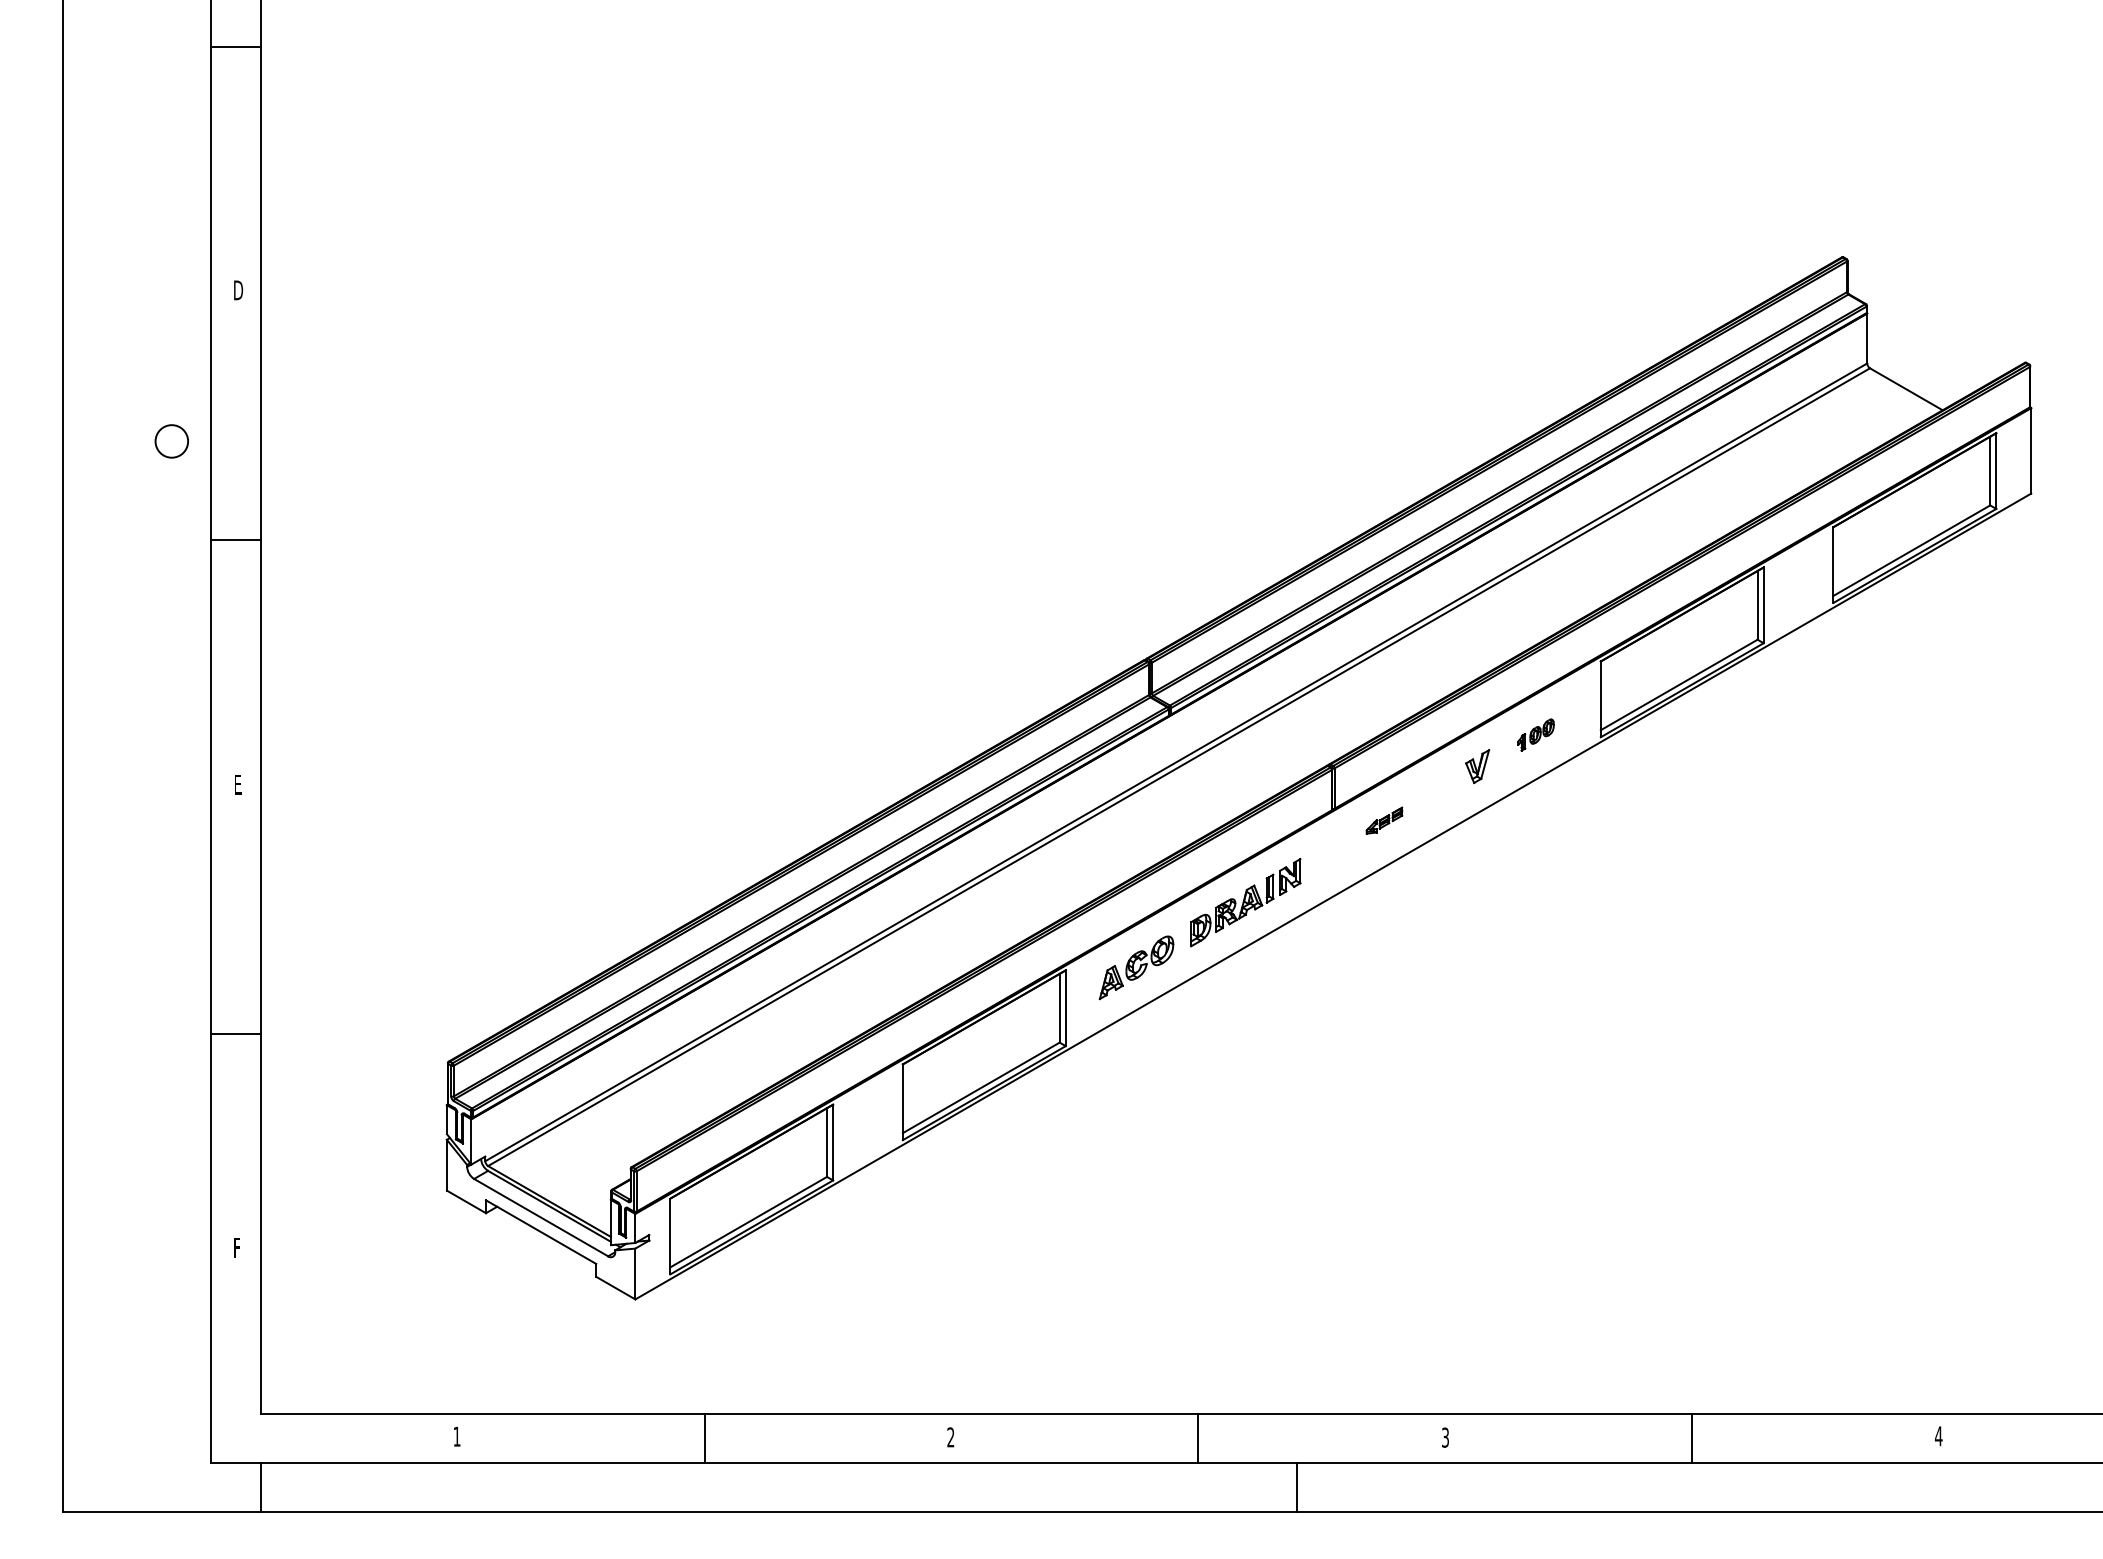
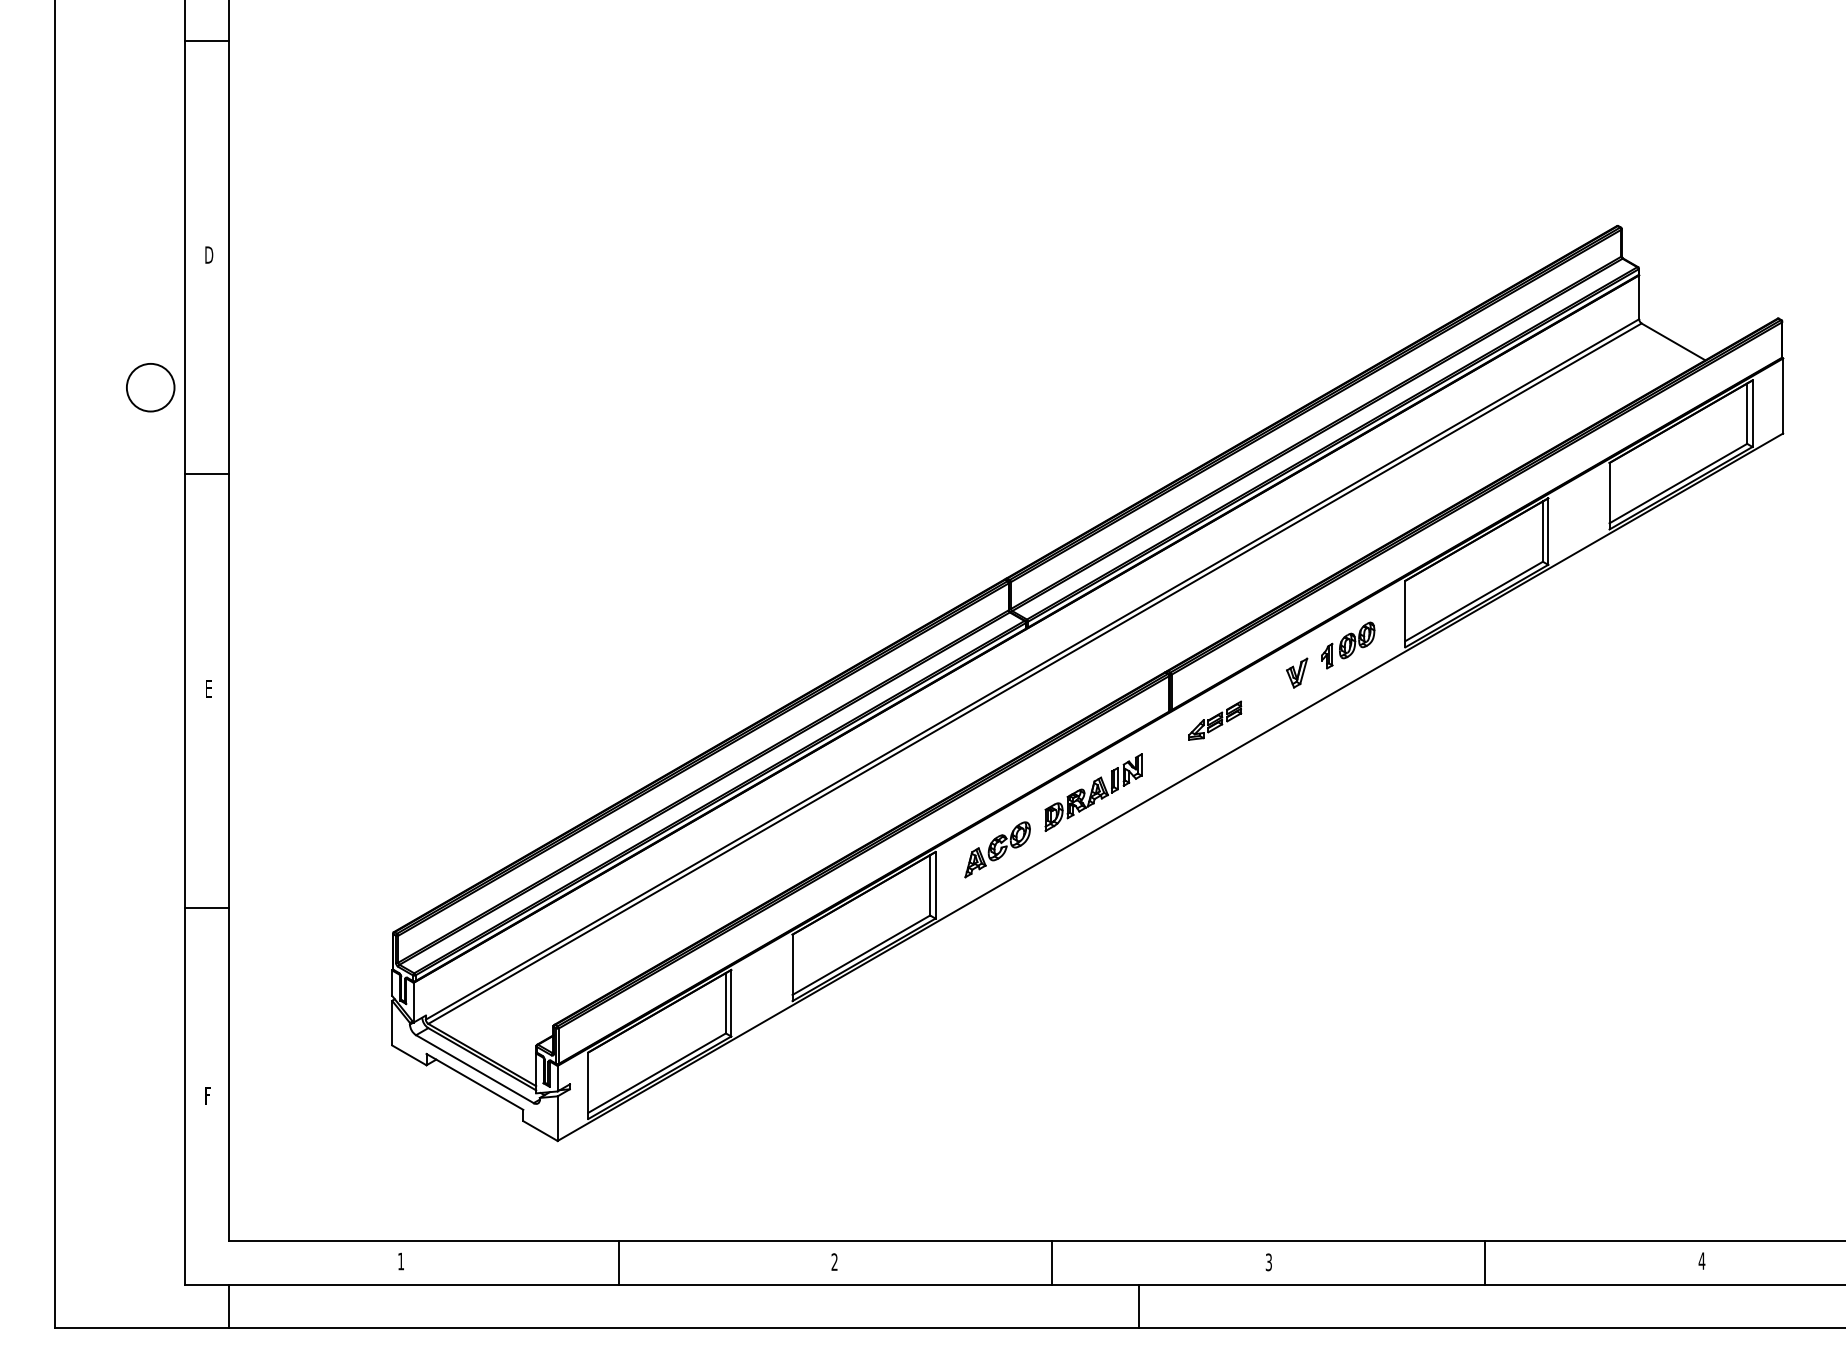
circle: (171, 441) -> (150, 387), size x1.67
part: (1536, 735) -> (1348, 645), size x1.67
part: (1384, 820) -> (1215, 720), size x1.67

